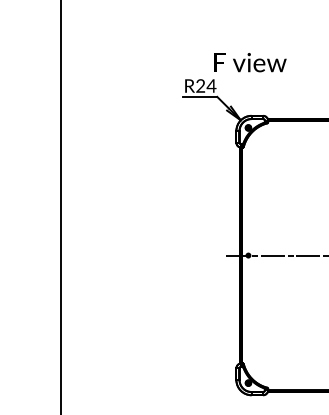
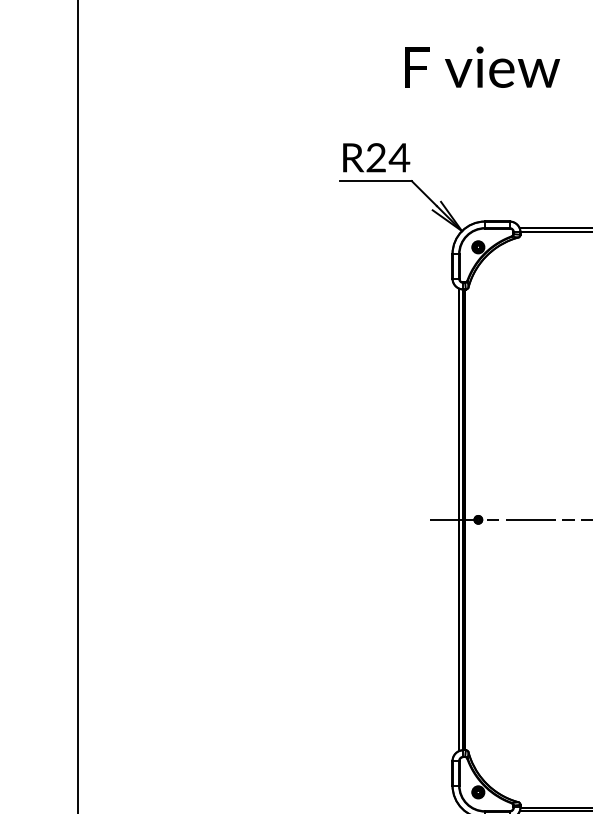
text: (250, 62) -> (482, 66), moved

